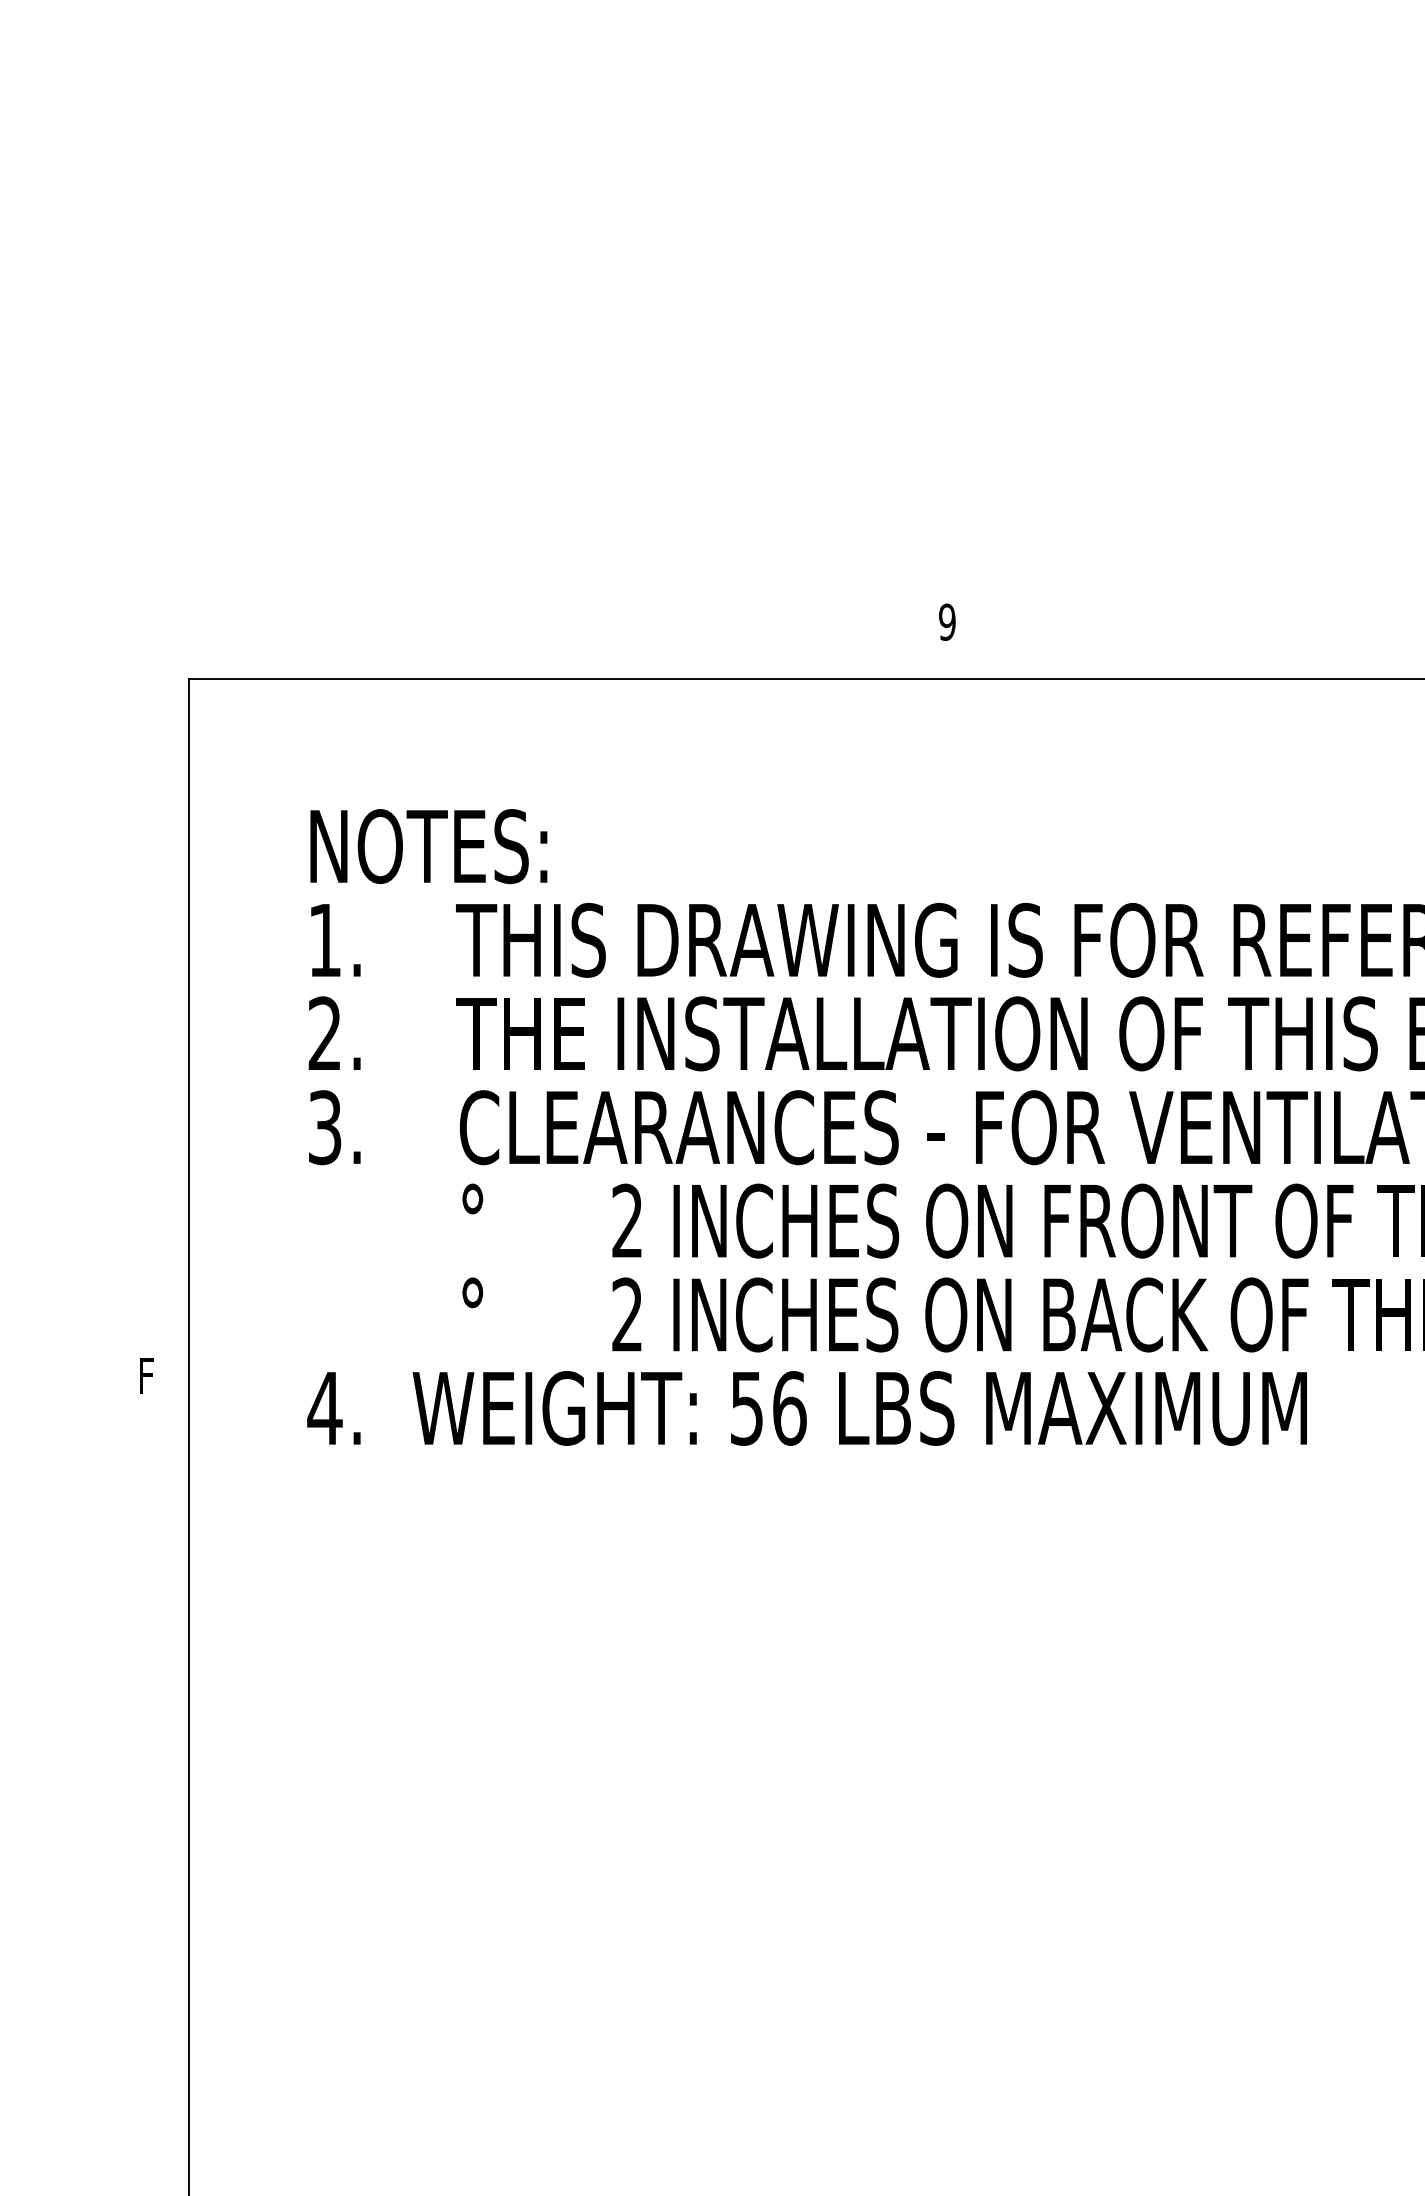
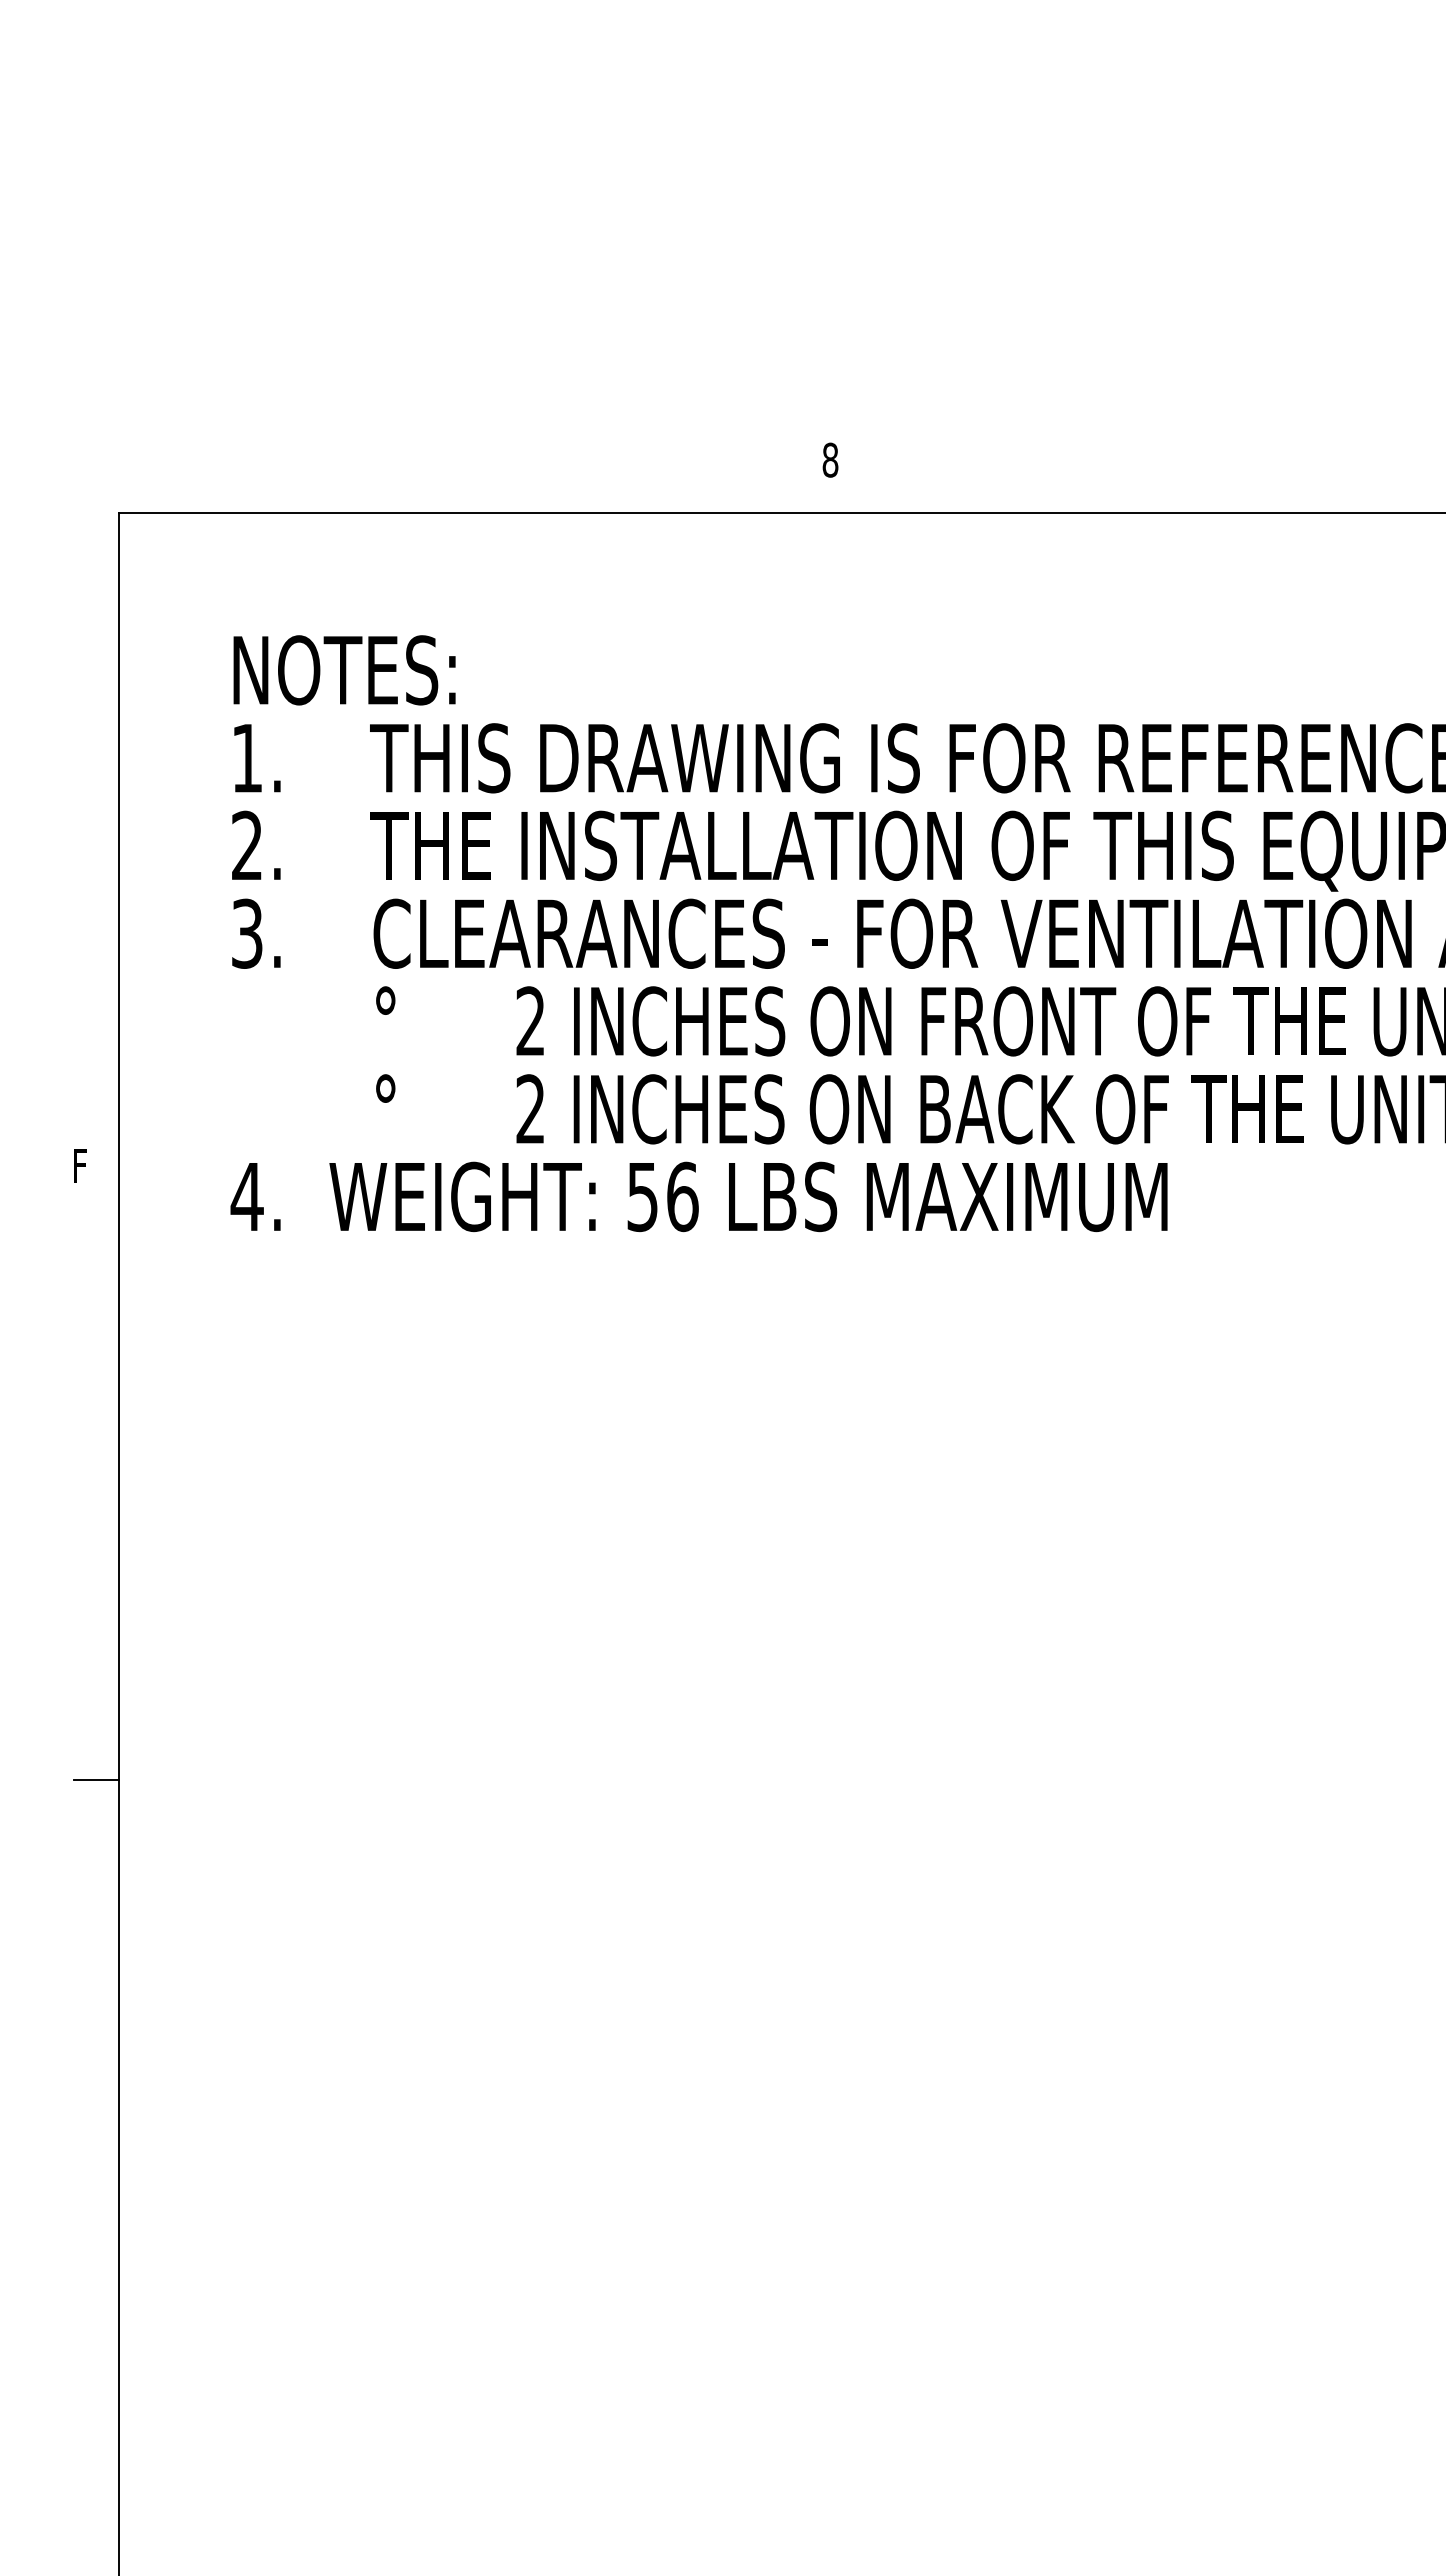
text: (947, 621) -> (830, 459), 9 -> 8
line: (164, 2030) -> (96, 1779), added

